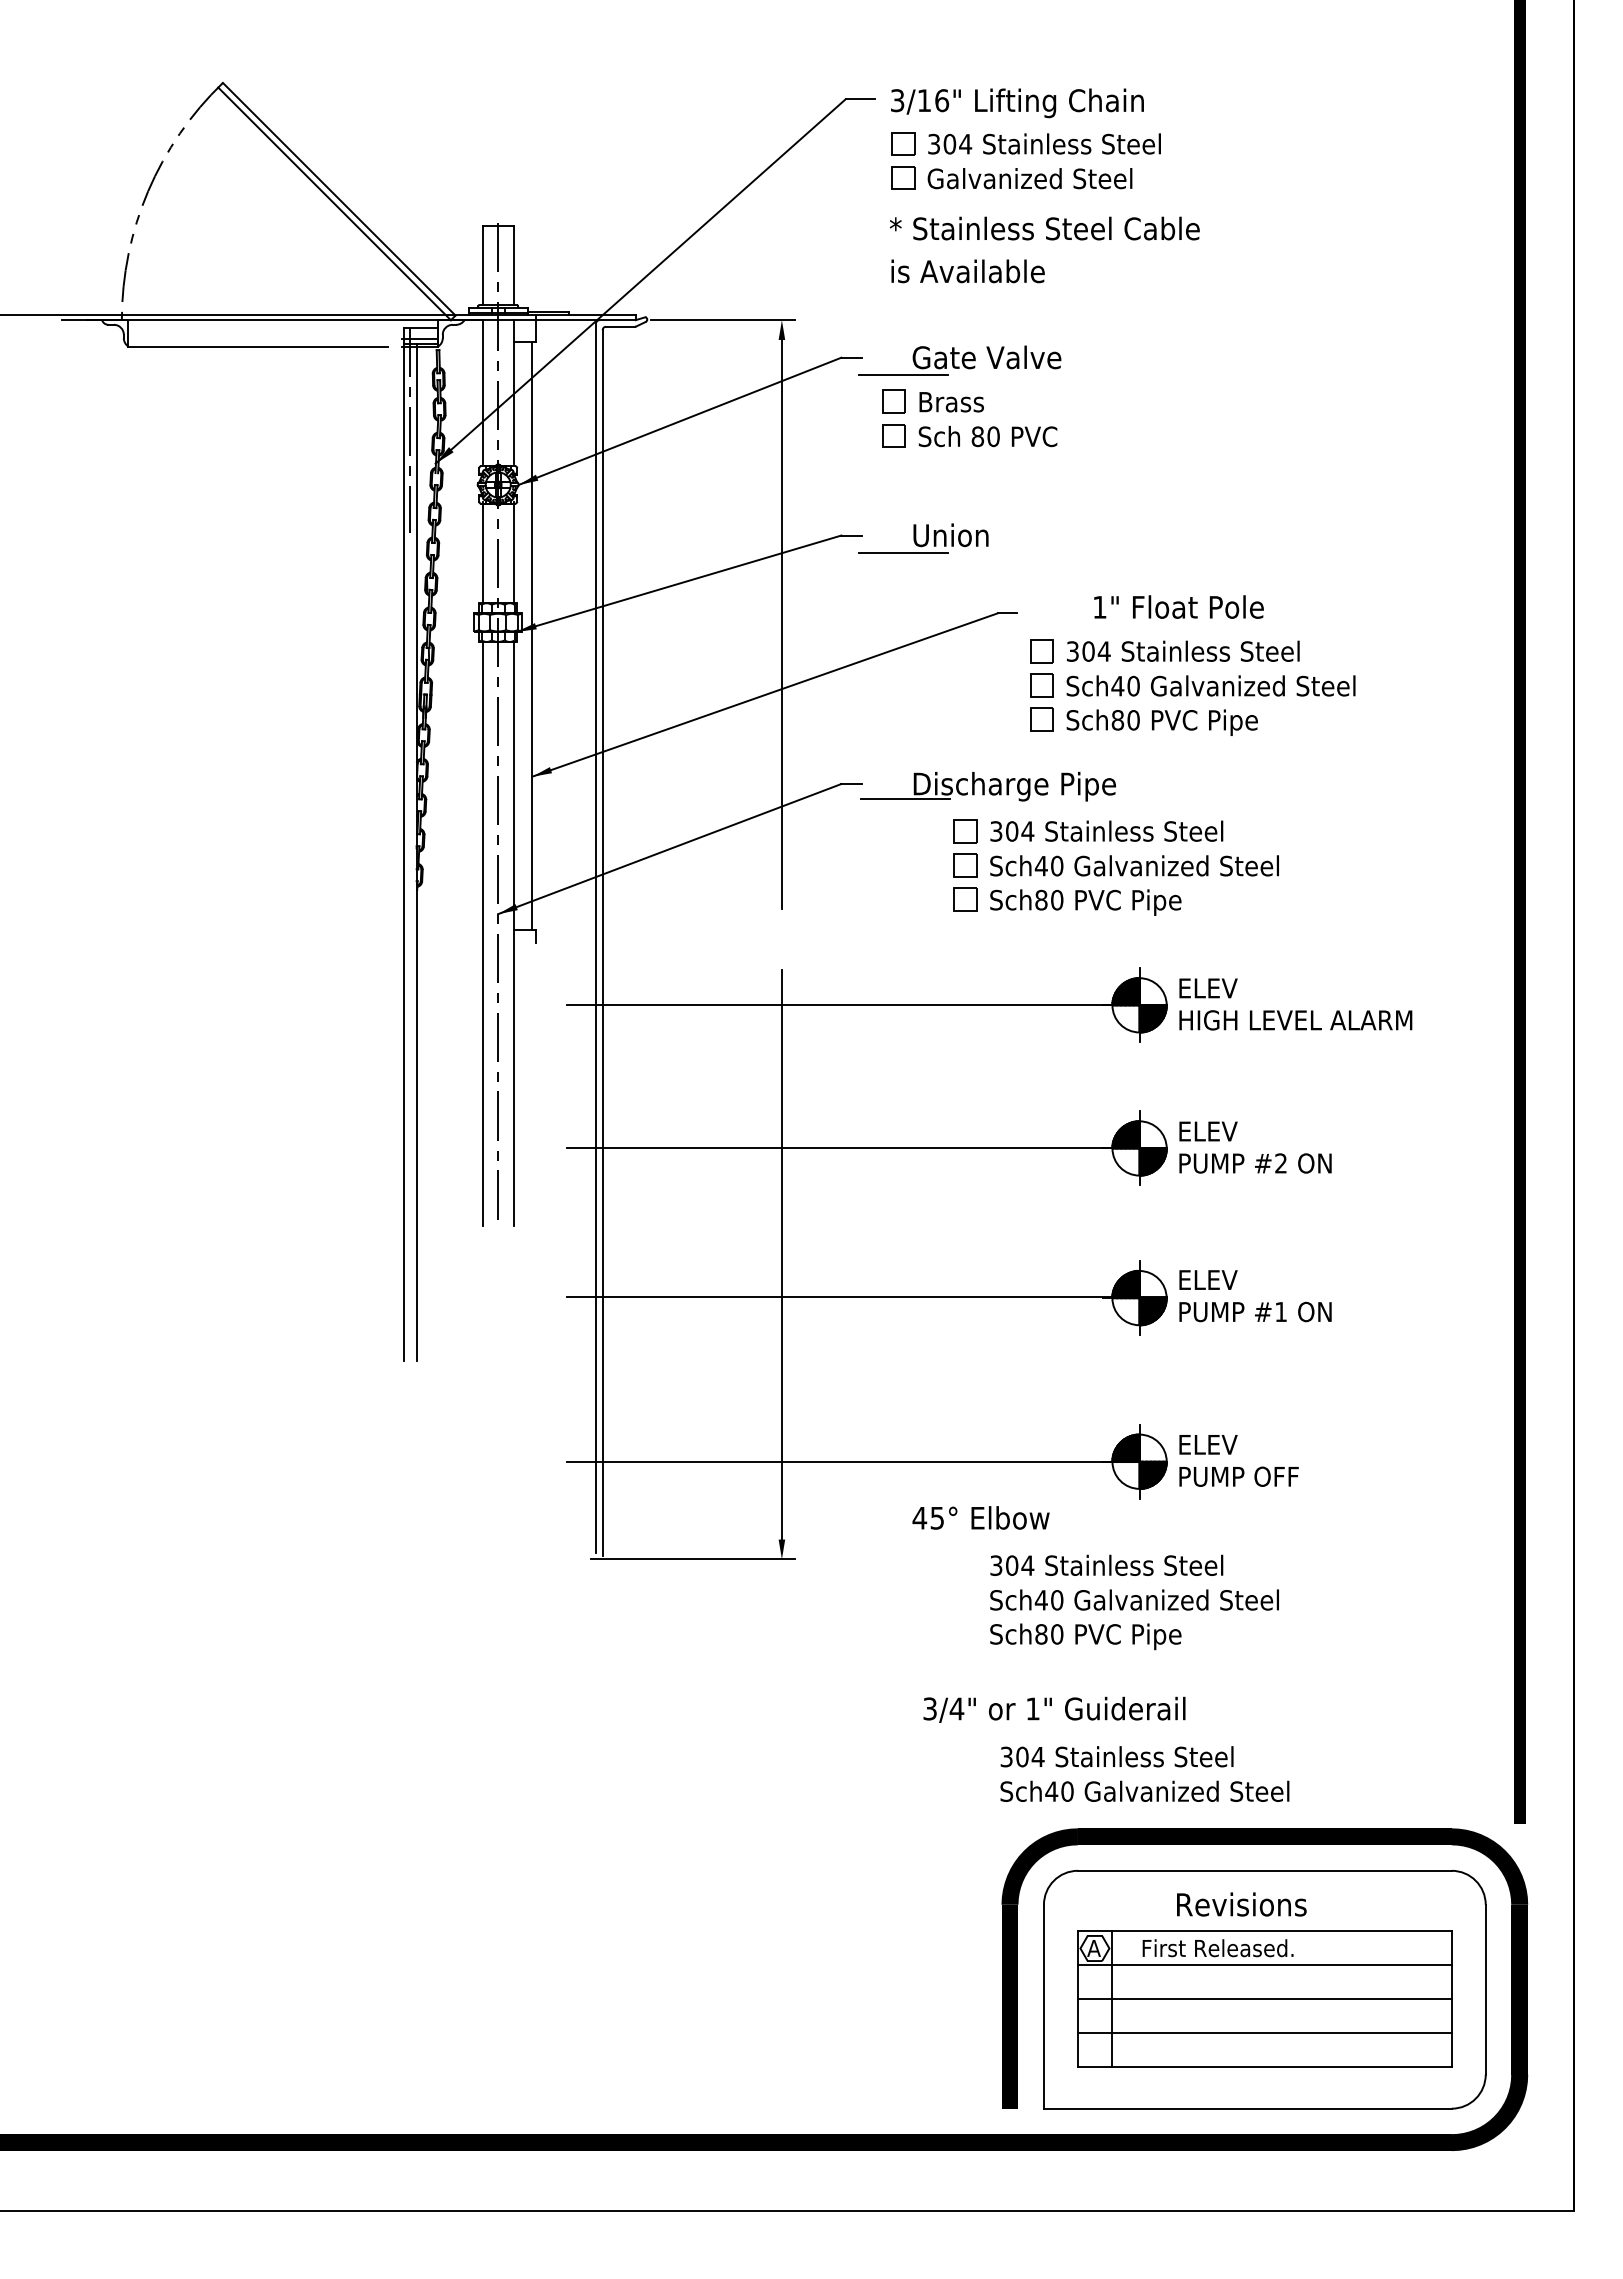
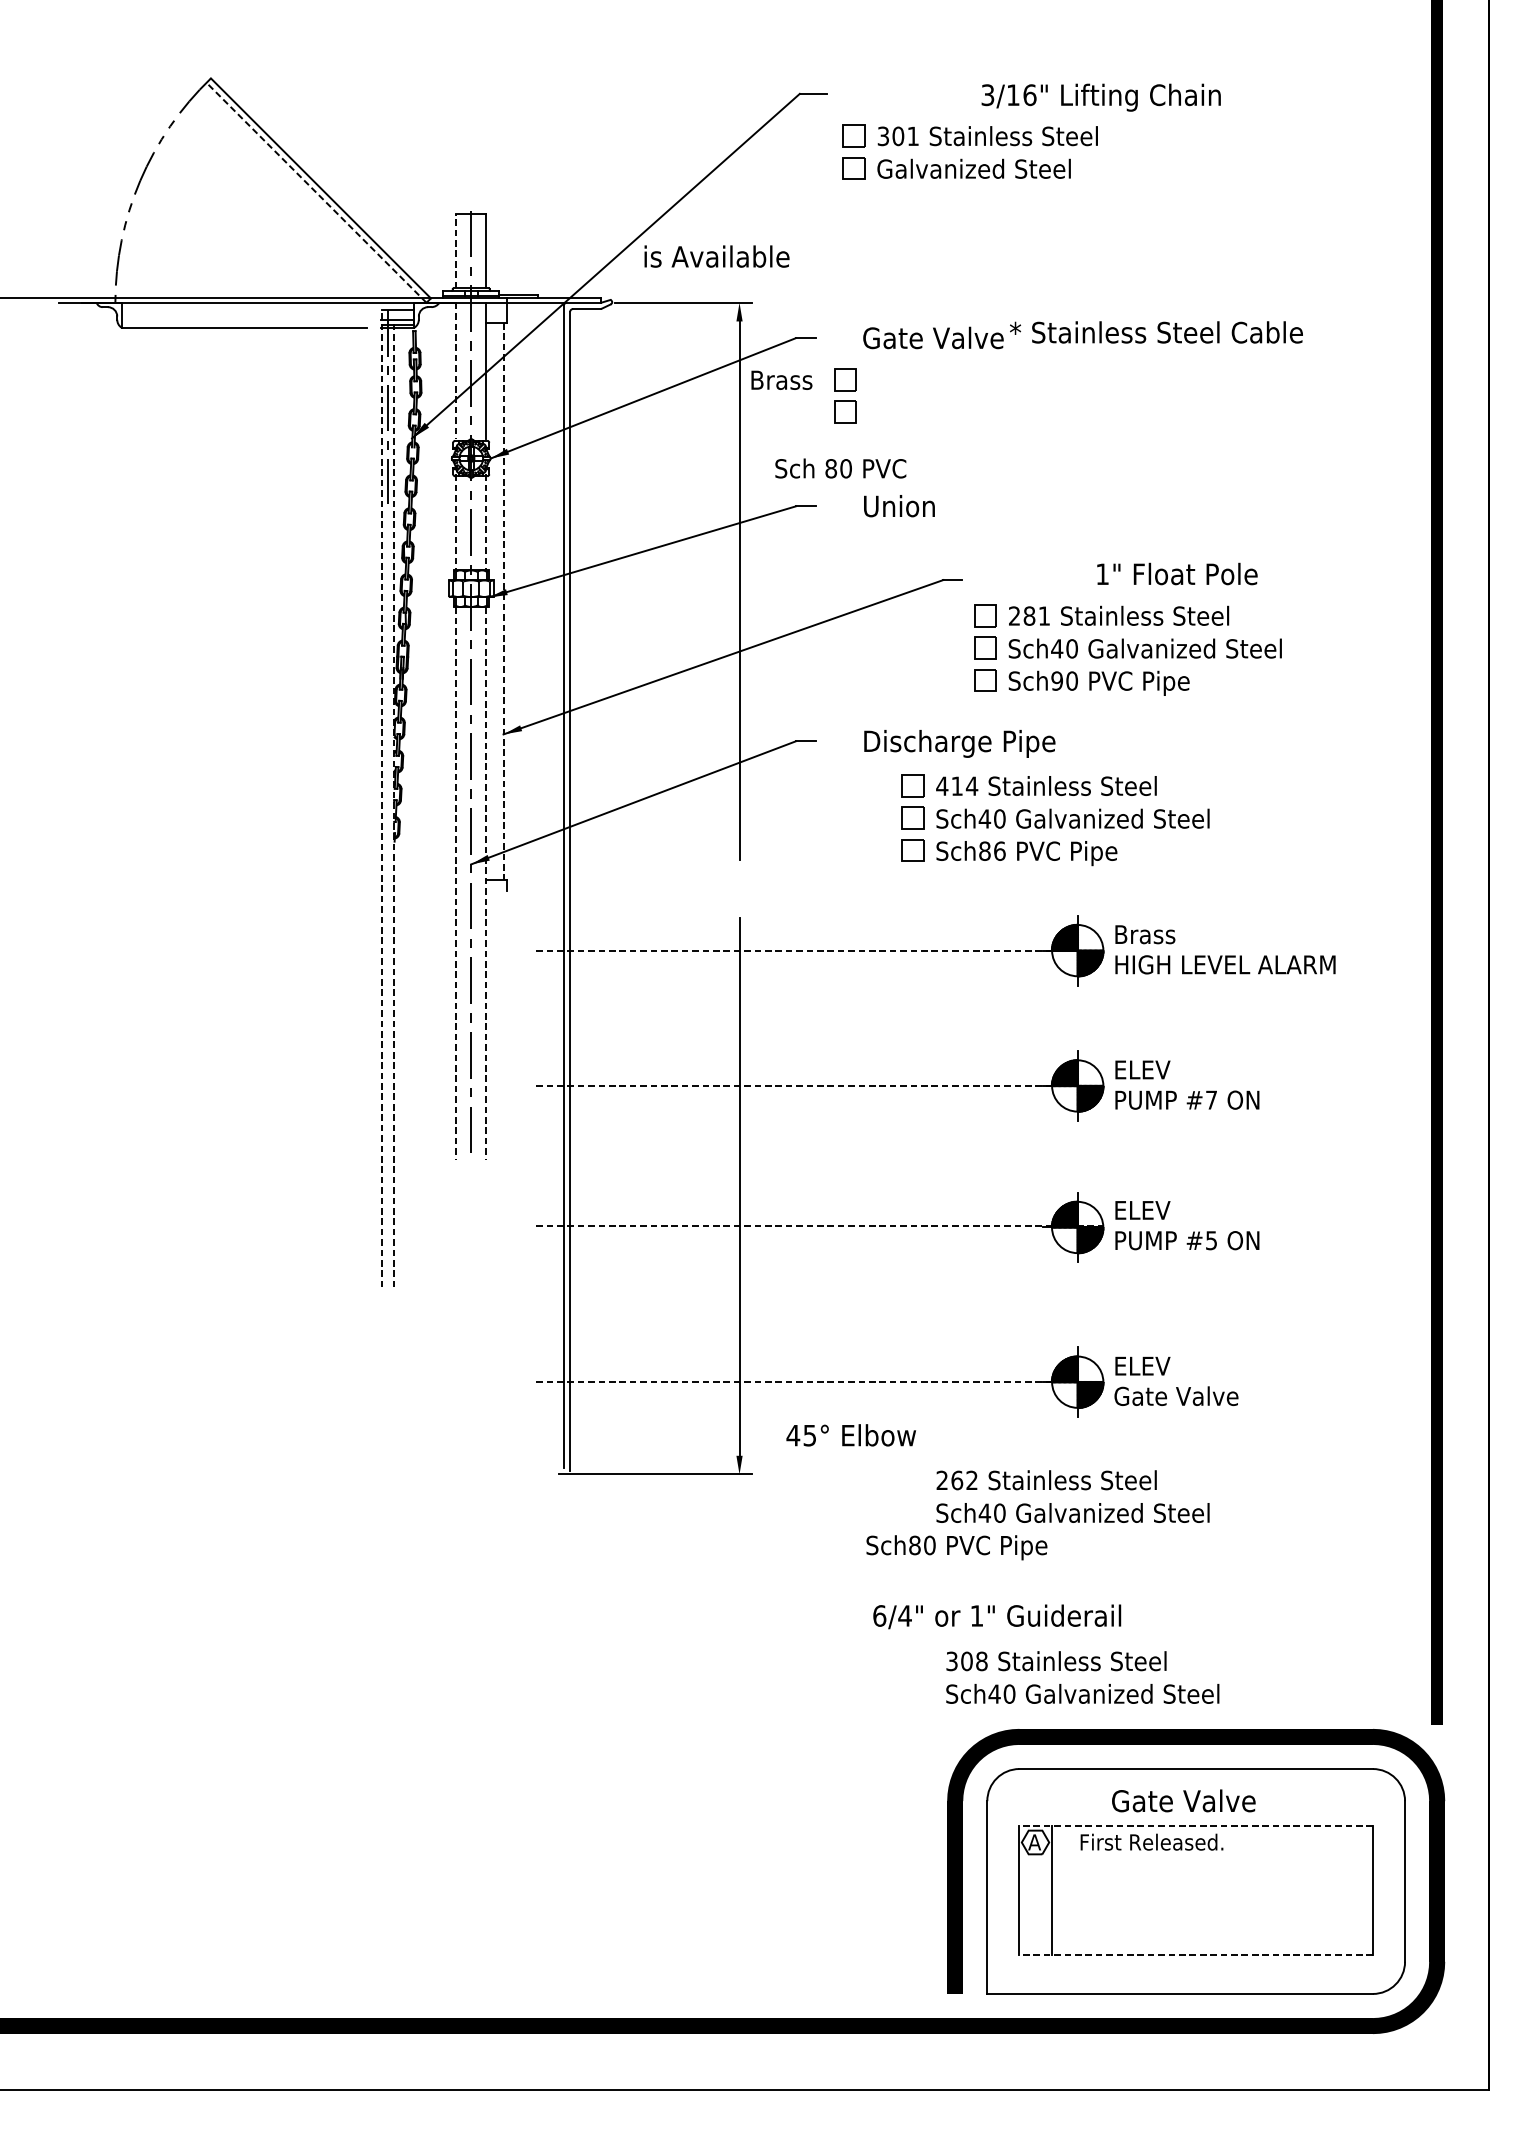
text: (1017, 103) -> (1101, 97), moved
text: (965, 144) -> (913, 136), 304 -> 301
line: (334, 203) -> (316, 192), solid -> dashed
text: (1044, 228) -> (1156, 332), moved
line: (482, 264) -> (456, 250), solid -> dashed
text: (967, 271) -> (716, 256), moved
line: (903, 375) -> (854, 355), removed
line: (482, 392) -> (456, 371), solid -> dashed
text: (951, 402) -> (781, 380), moved
text: (987, 436) -> (840, 468), moved
line: (482, 552) -> (456, 522), solid -> dashed
line: (513, 552) -> (485, 522), solid -> dashed
line: (903, 553) -> (854, 523), removed
text: (1178, 606) -> (1176, 573), moved
line: (532, 636) -> (503, 601), solid -> dashed
text: (1088, 651) -> (1029, 616), 304 -> 281
text: (1117, 720) -> (1056, 681), Sch80 -> Sch90
line: (904, 798) -> (855, 755), removed
text: (1003, 831) -> (949, 786), 304 -> 414
line: (403, 844) -> (381, 798), solid -> dashed
line: (416, 852) -> (393, 806), solid -> dashed
text: (1057, 899) -> (1000, 850), Sch80 -> Sch86
line: (482, 934) -> (456, 883), solid -> dashed
line: (513, 934) -> (485, 883), solid -> dashed
text: (1214, 988) -> (1148, 934), ELEV -> Brass
line: (866, 1005) -> (819, 950), solid -> dashed
line: (866, 1148) -> (819, 1086), solid -> dashed
text: (1280, 1163) -> (1210, 1100), #2 -> #7
line: (866, 1297) -> (819, 1226), solid -> dashed
text: (1280, 1312) -> (1210, 1241), #1 -> #5
line: (866, 1461) -> (819, 1381), solid -> dashed
text: (1243, 1476) -> (1175, 1396), PUMP OFF -> Gate Valve
text: (980, 1517) -> (850, 1434), moved
text: (1012, 1565) -> (957, 1480), 304 -> 262
text: (1085, 1636) -> (956, 1547), moved
text: (930, 1708) -> (880, 1615), 3/4" -> 6/4"
text: (1037, 1756) -> (981, 1660), 304 -> 308
text: (1251, 1904) -> (1183, 1800), Revisions -> Gate Valve
line: (1264, 1931) -> (1195, 1826), solid -> dashed
line: (1264, 1965) -> (1195, 1858), removed
line: (1264, 1999) -> (1195, 1890), removed
line: (1264, 2033) -> (1195, 1922), removed
line: (1264, 2067) -> (1195, 1955), solid -> dashed

